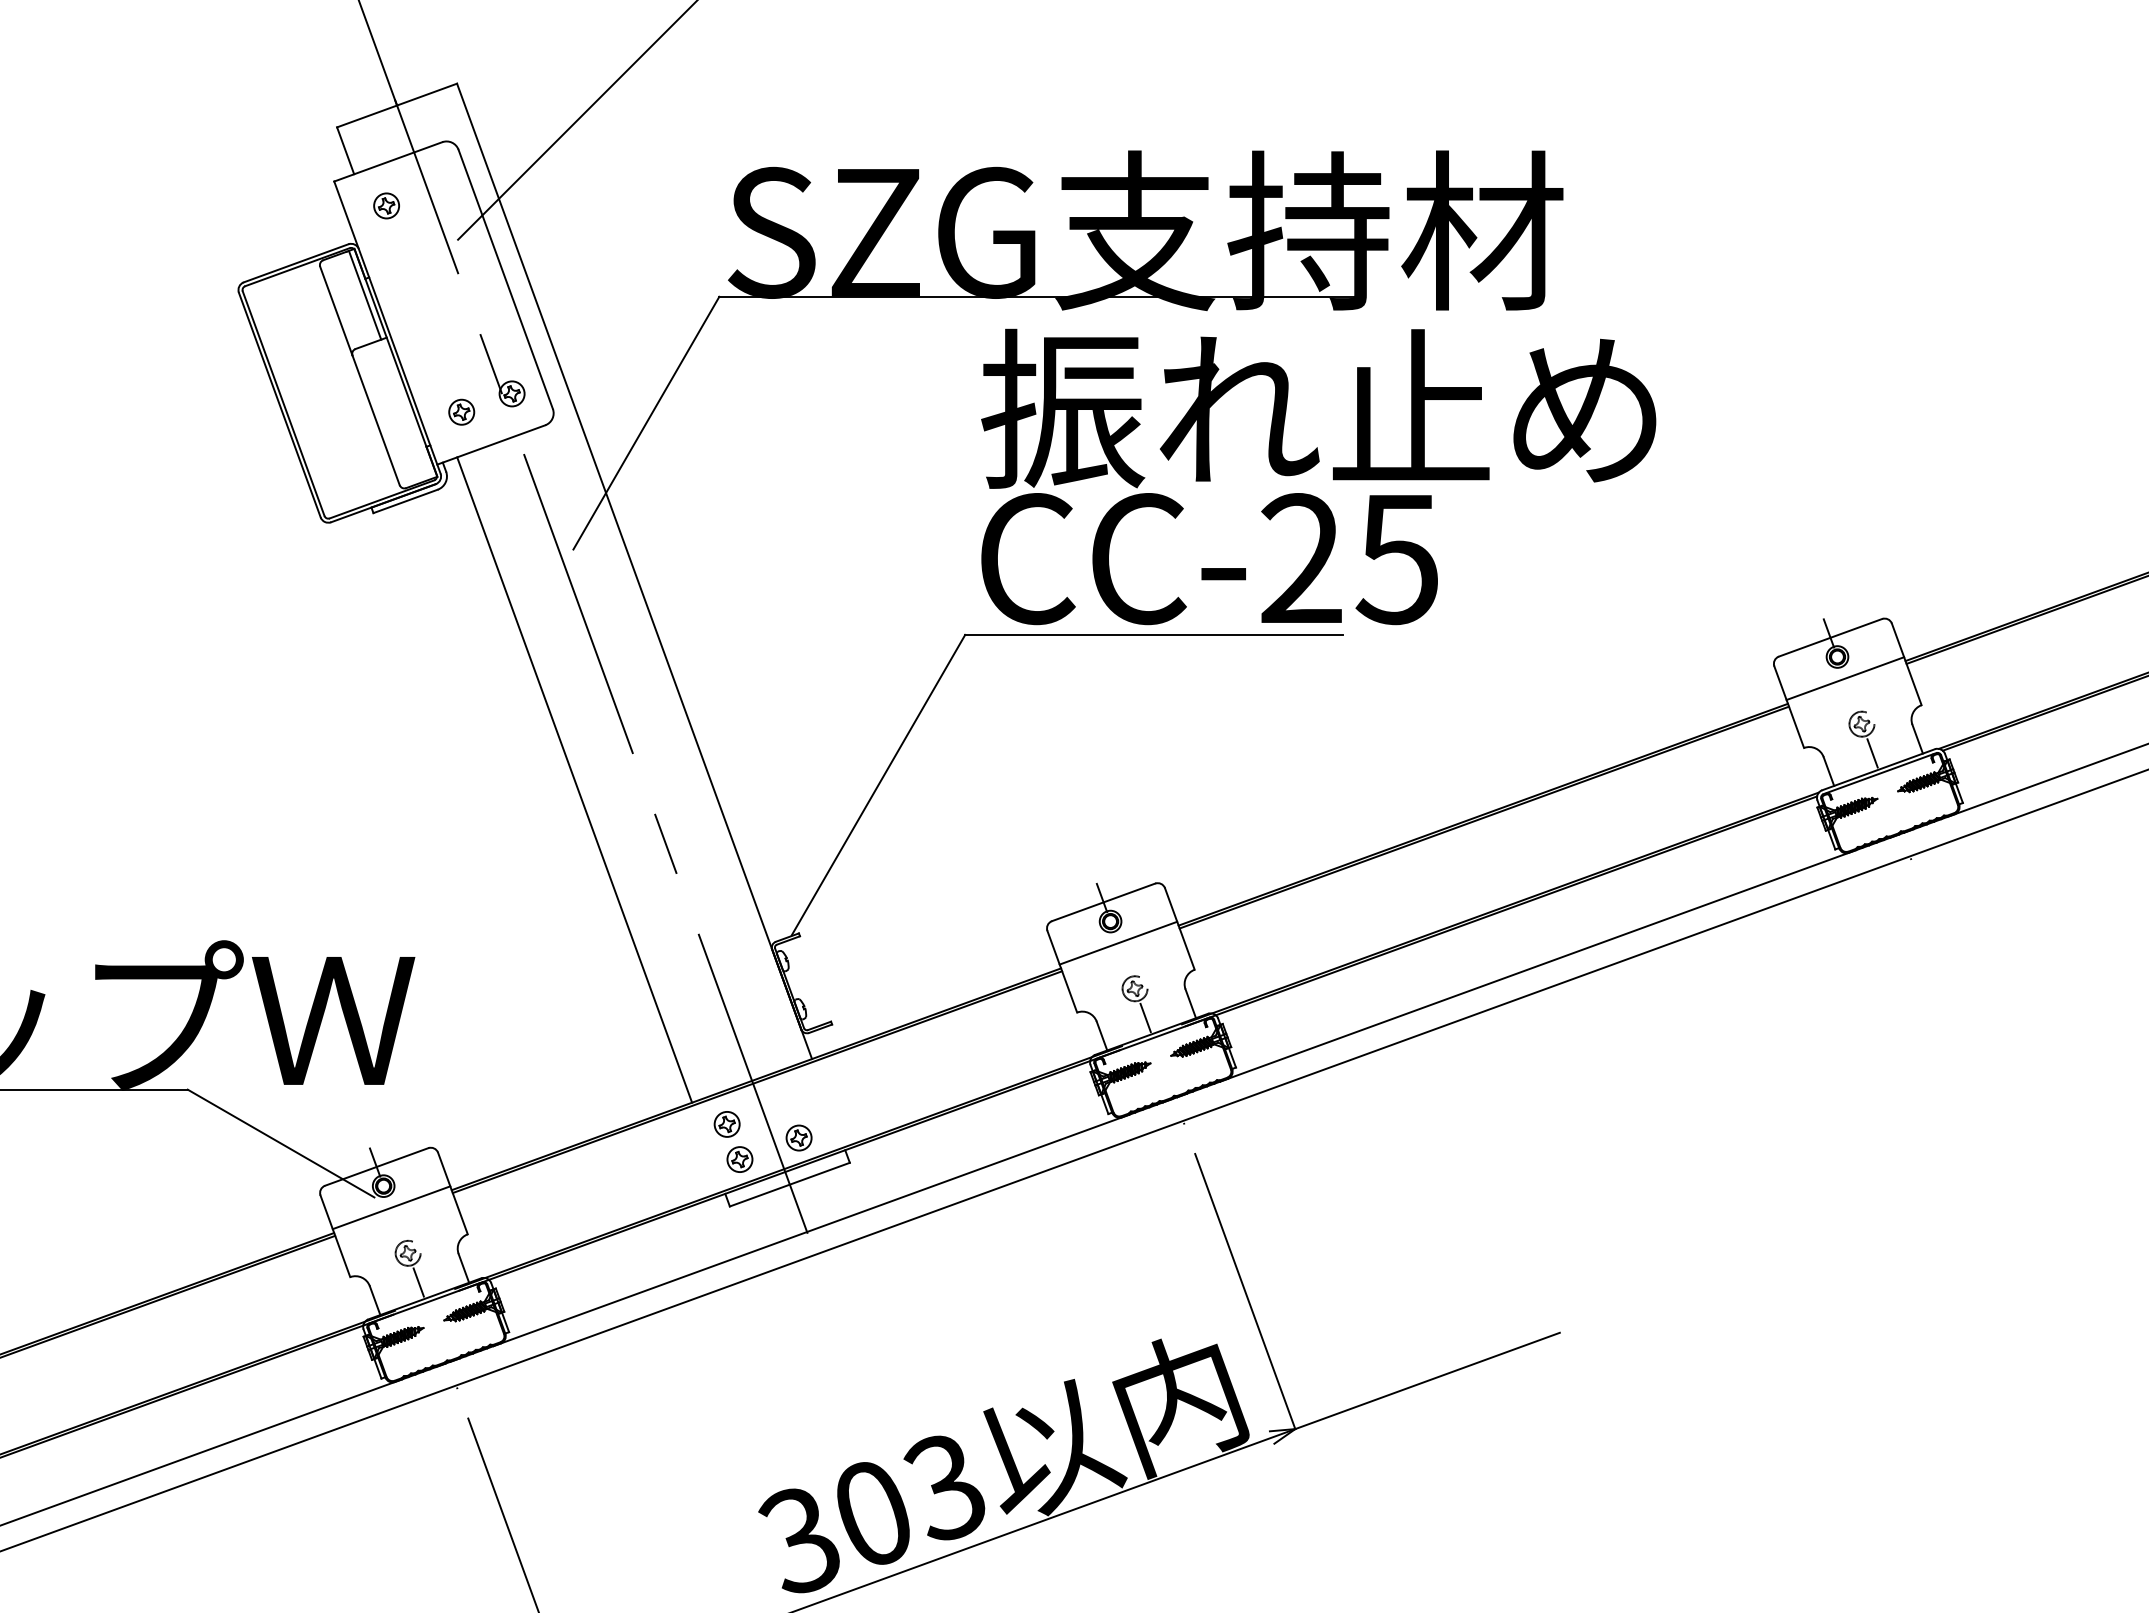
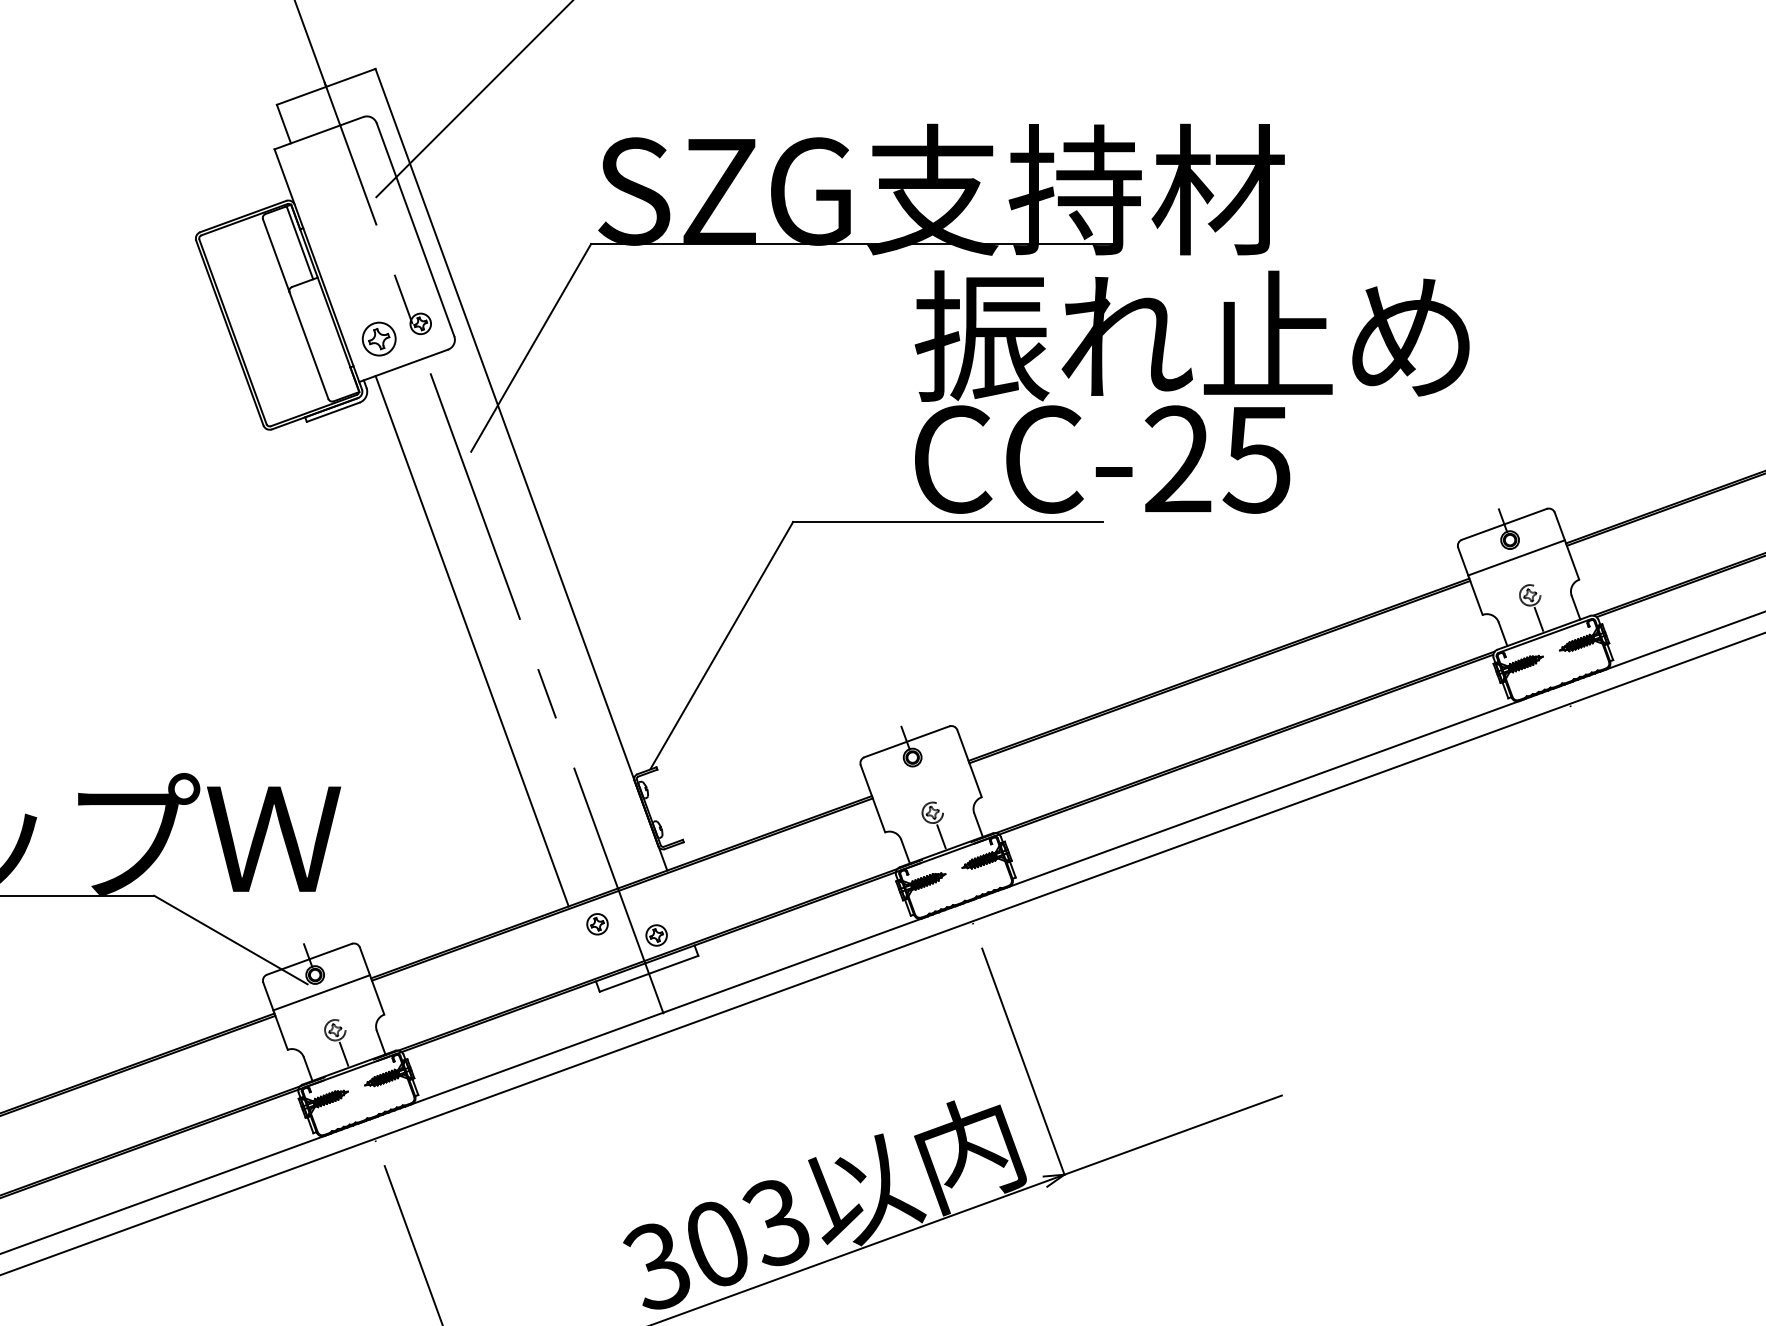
part: (386, 205) -> (317, 169), removed
part: (461, 411) -> (379, 338), size x1.6
text: (1318, 476) -> (1192, 391), moved
line: (1118, 942) -> (919, 774), removed
part: (739, 1159) -> (607, 953), removed

